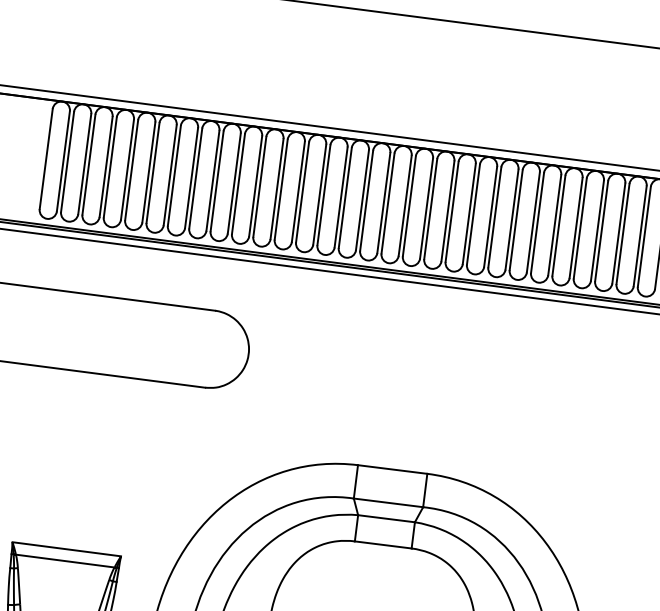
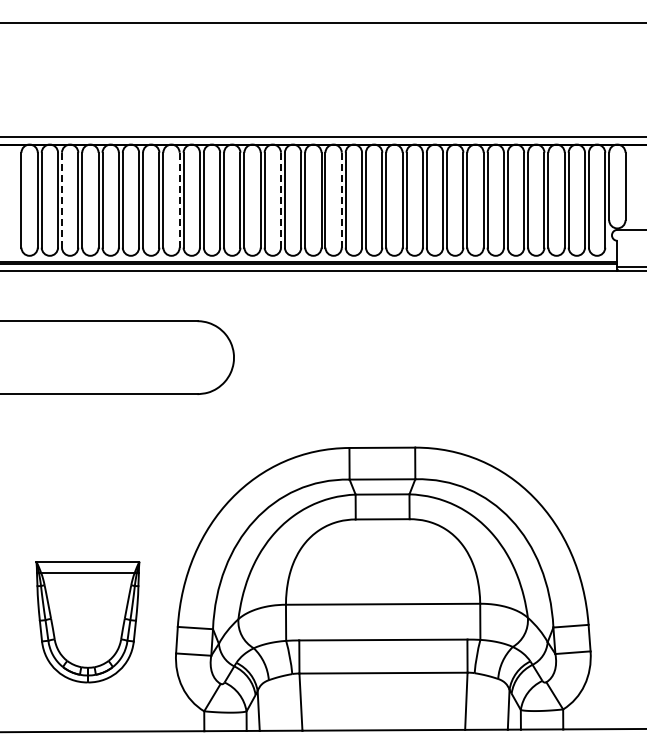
line: (89, 165) -> (62, 200), solid -> dashed
line: (212, 180) -> (179, 199), solid -> dashed
line: (319, 193) -> (280, 199), solid -> dashed
line: (383, 202) -> (341, 199), solid -> dashed

